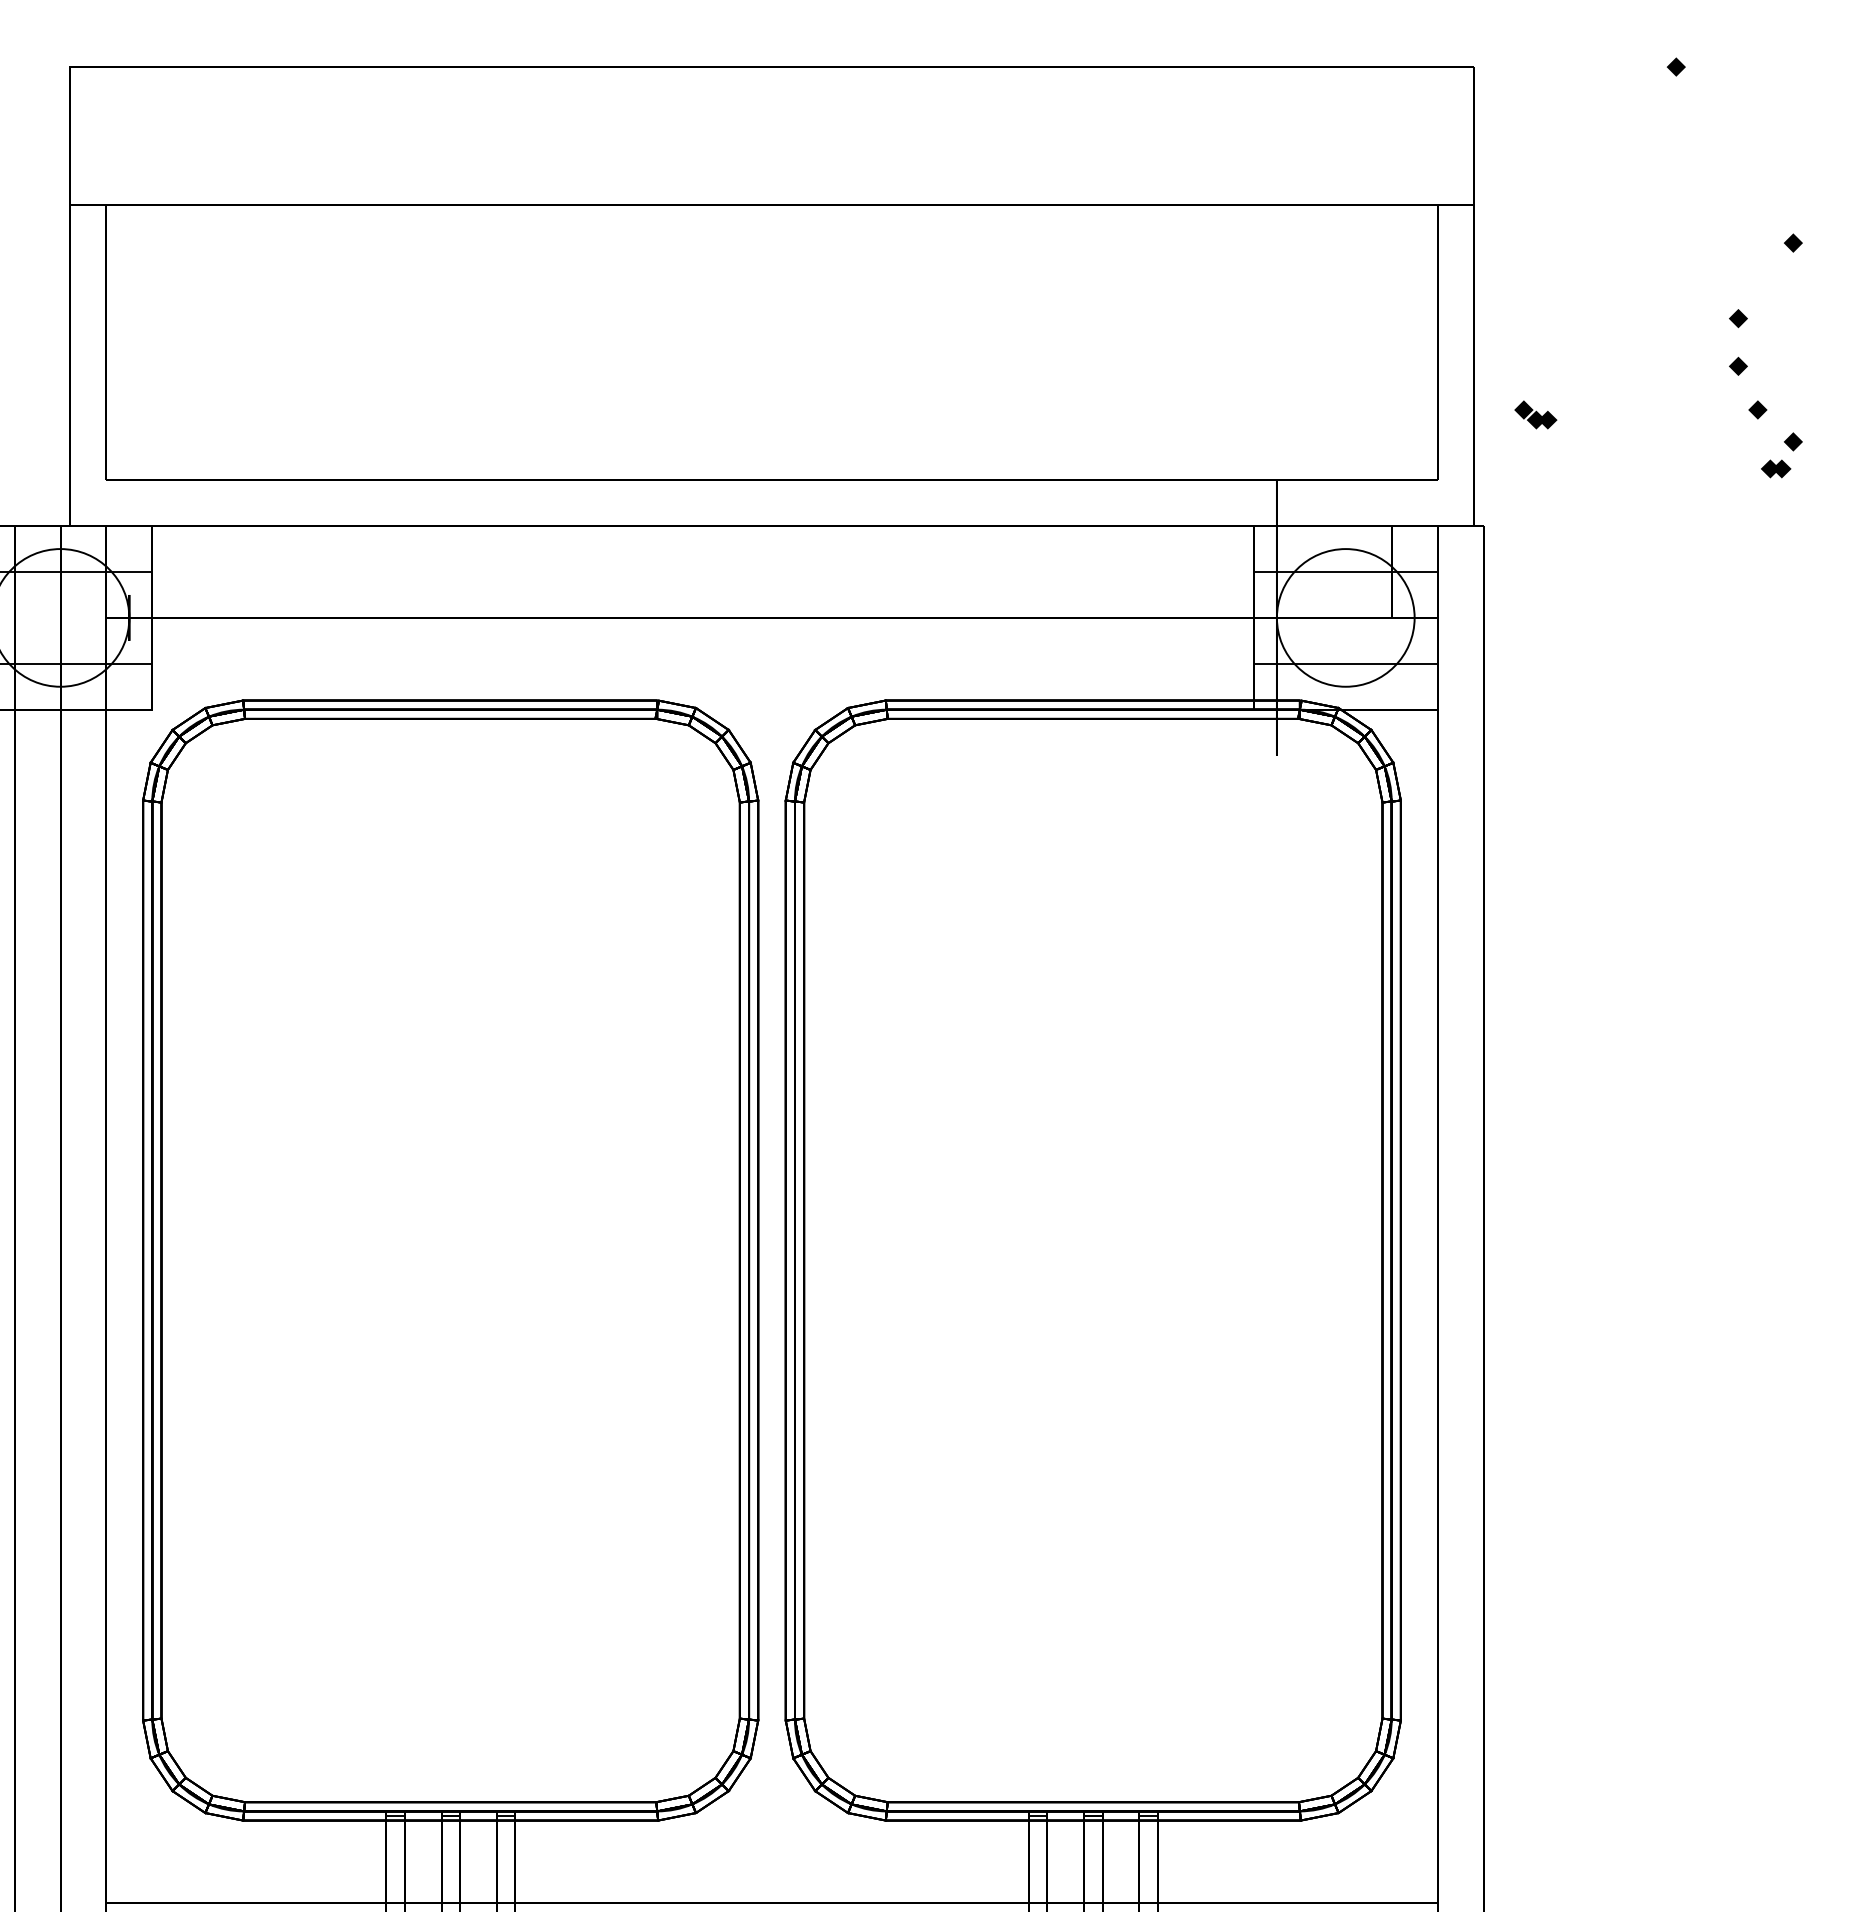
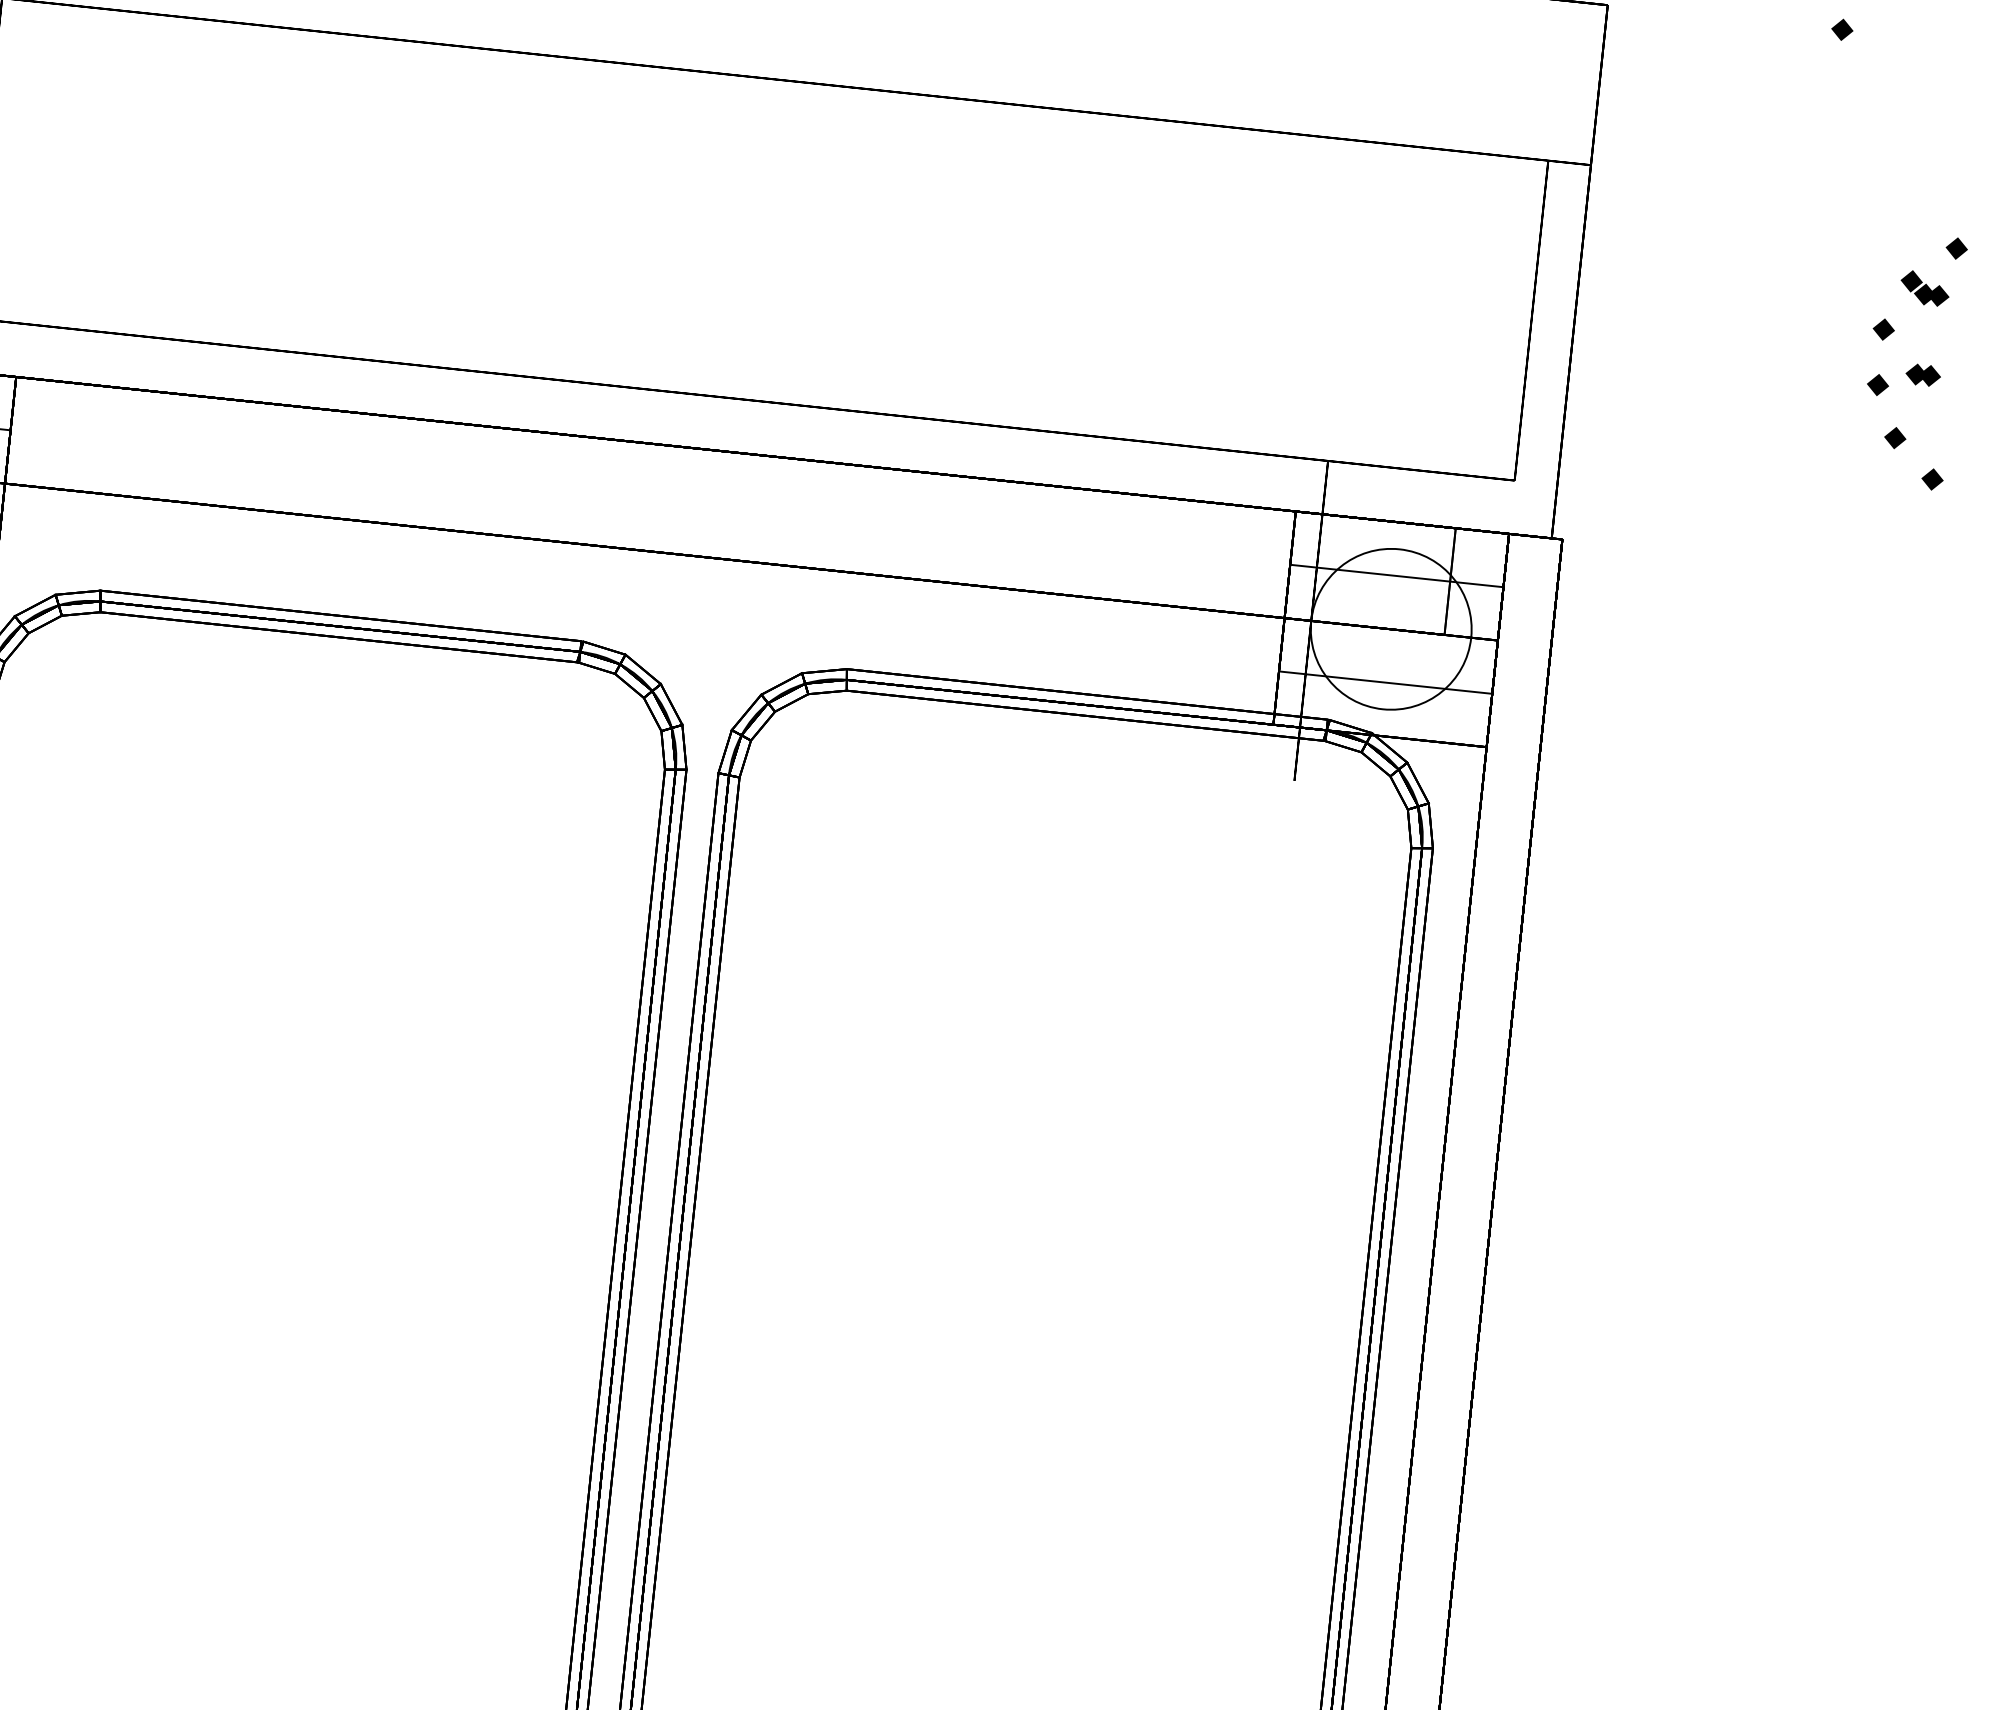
part: (1535, 414) -> (1924, 287), moved
part: (1776, 468) -> (1923, 374), moved

